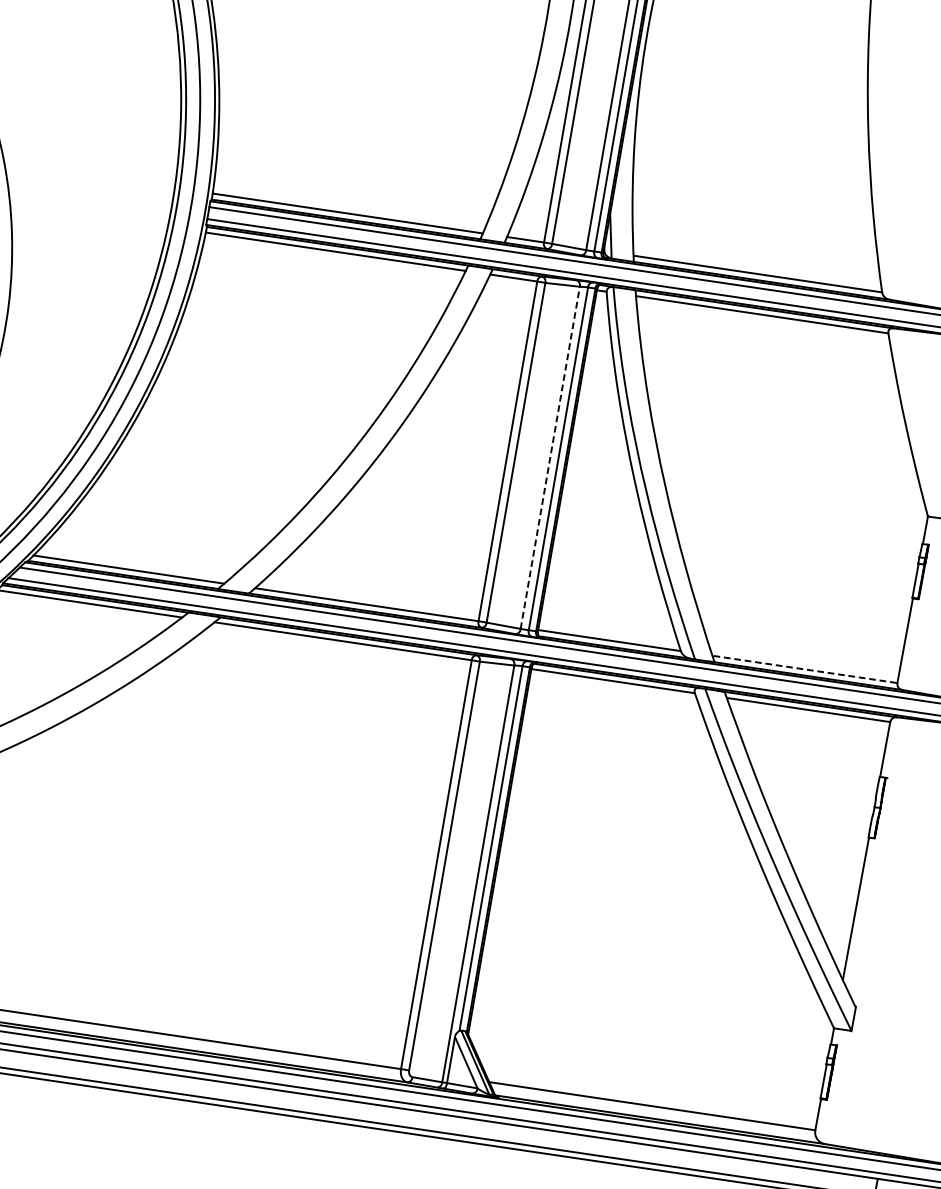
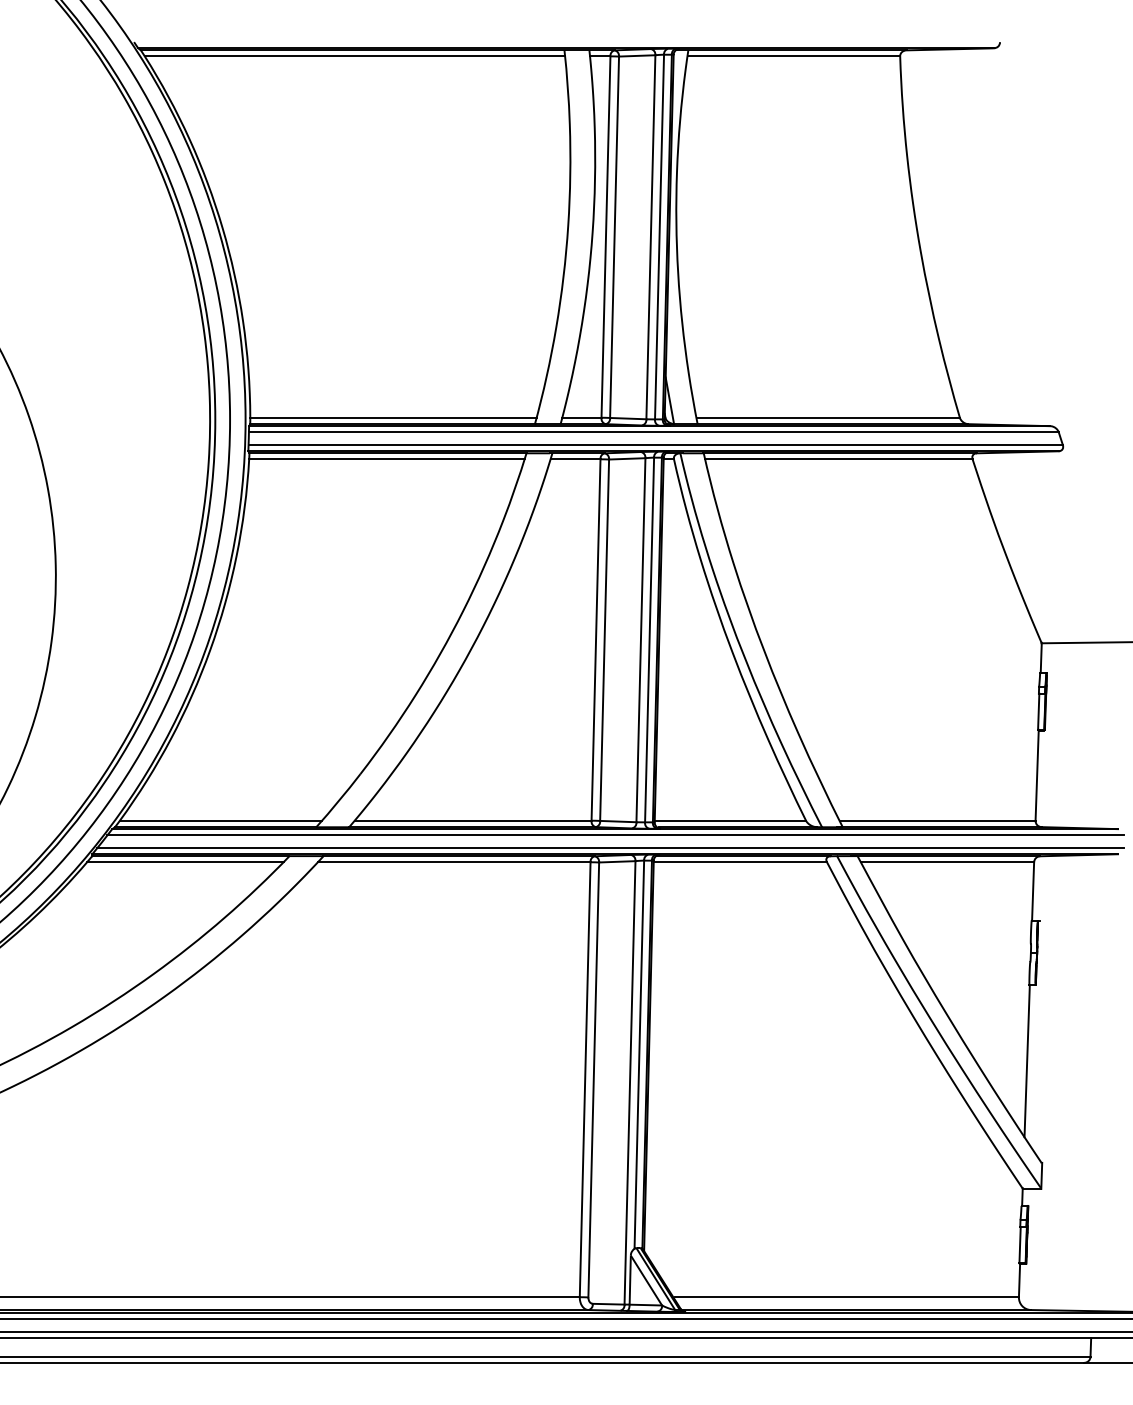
line: (549, 457) -> (640, 639), dashed -> solid
line: (805, 669) -> (938, 820), dashed -> solid

